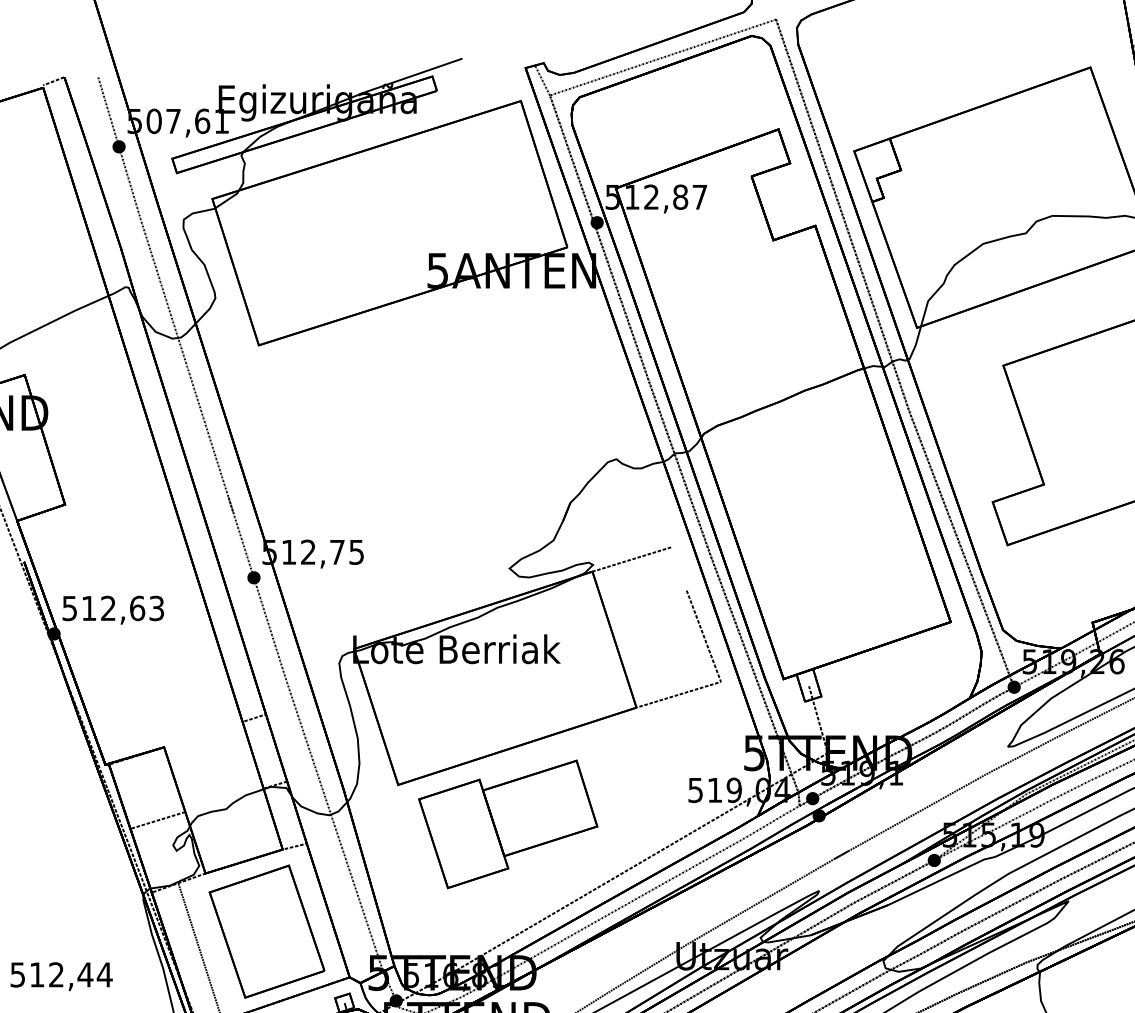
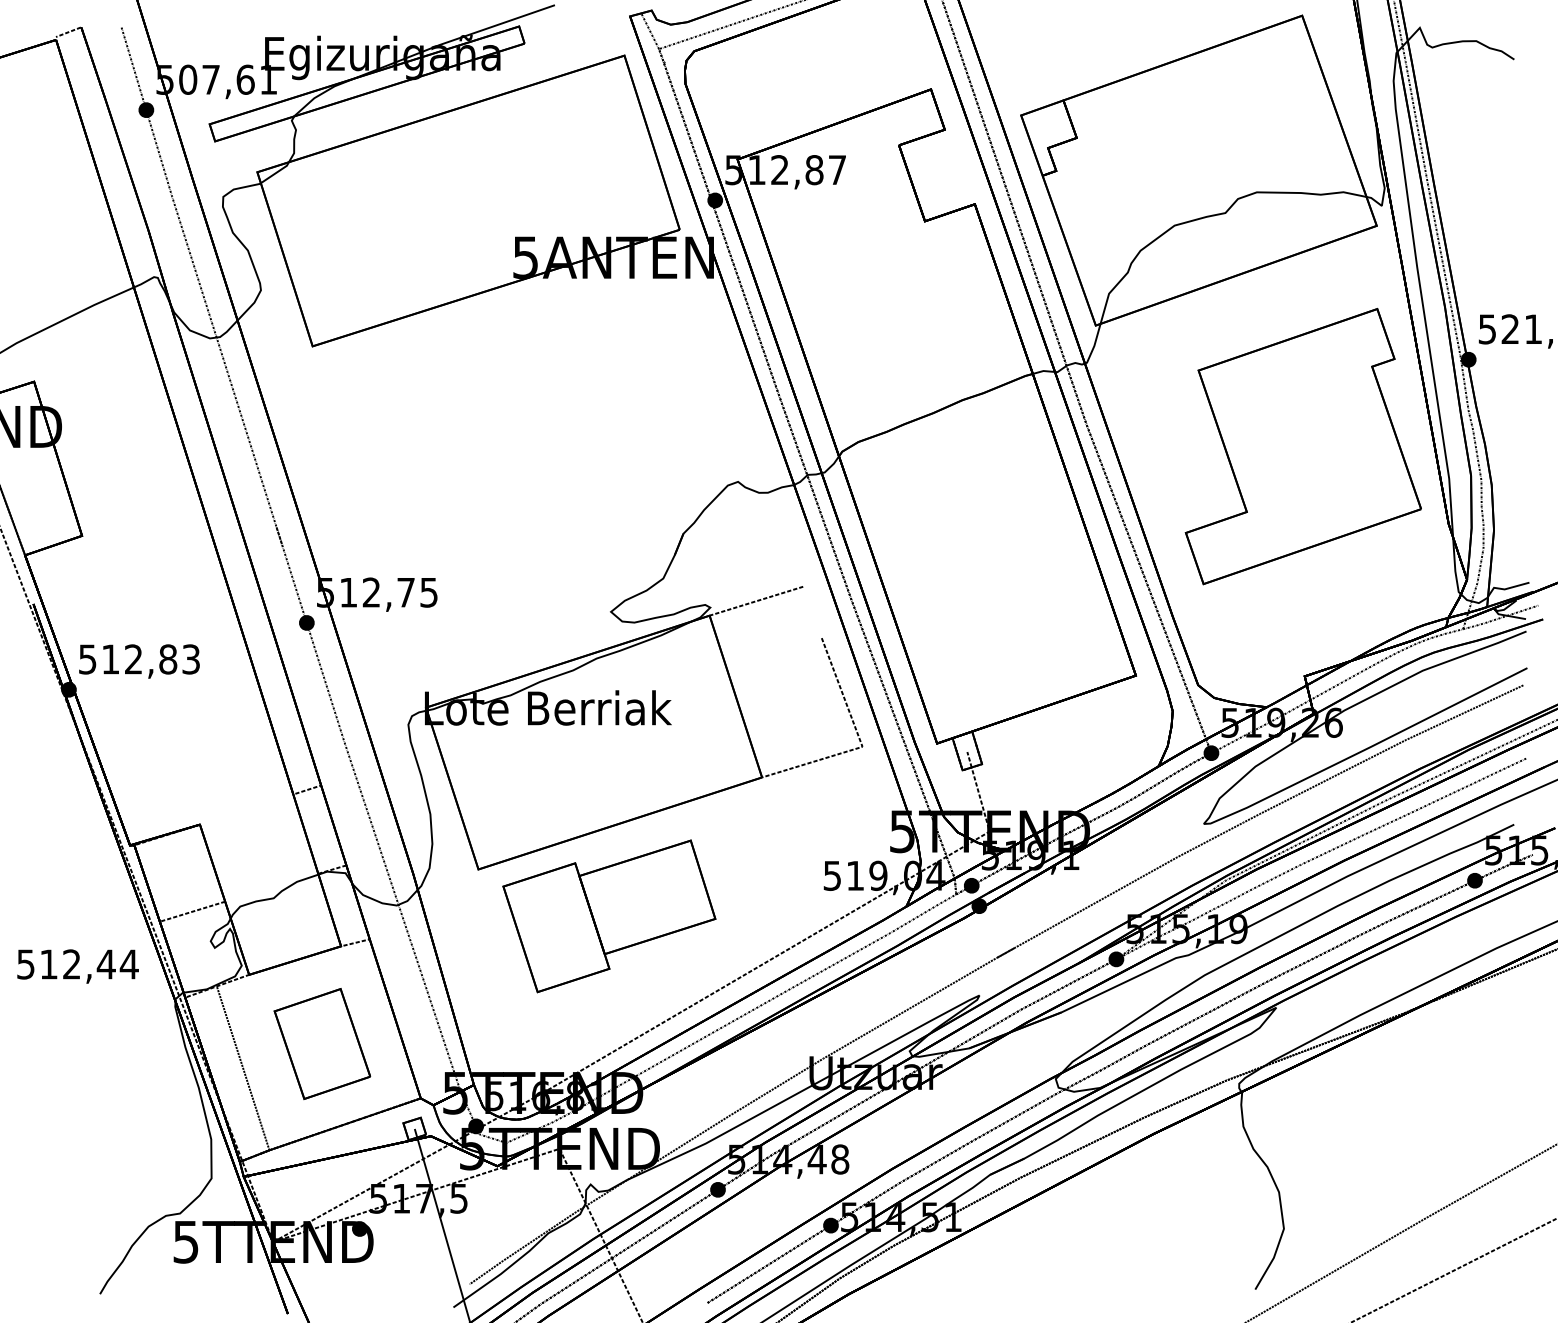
text: (137, 608) -> (168, 659), 512,63 -> 512,83
part: (267, 931) -> (322, 1043), size x0.7
text: (61, 976) -> (77, 966), moved

